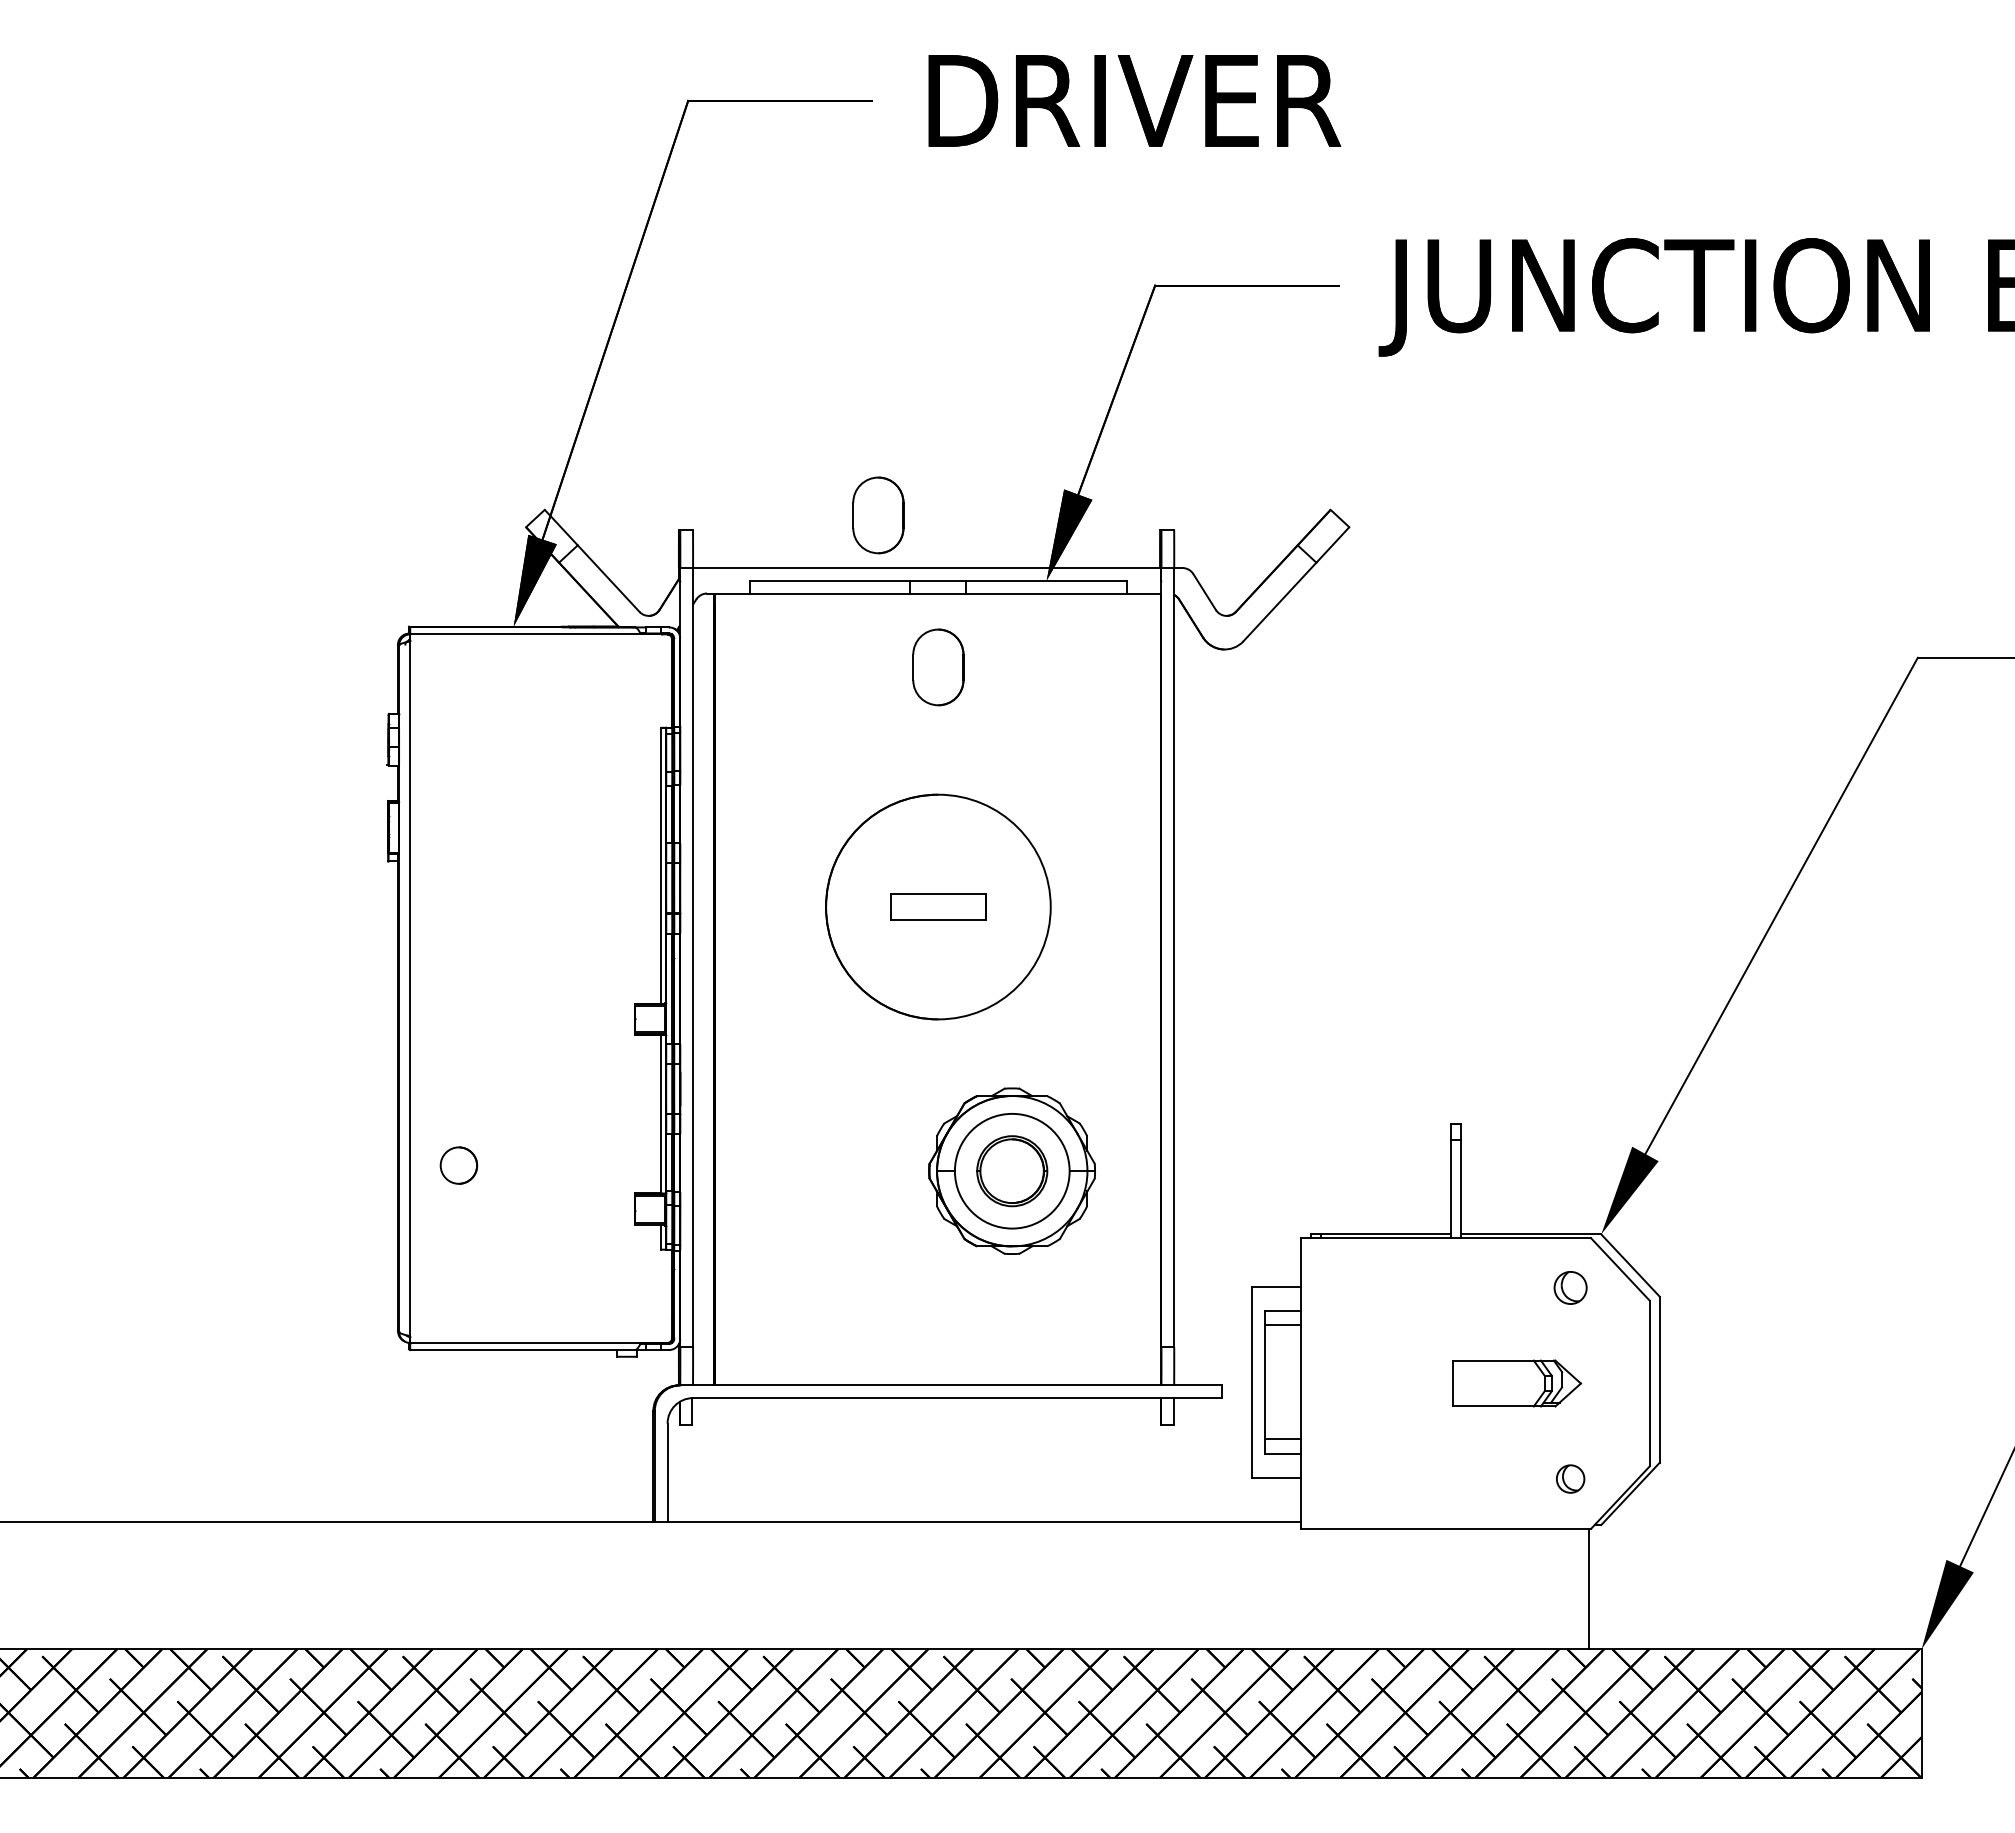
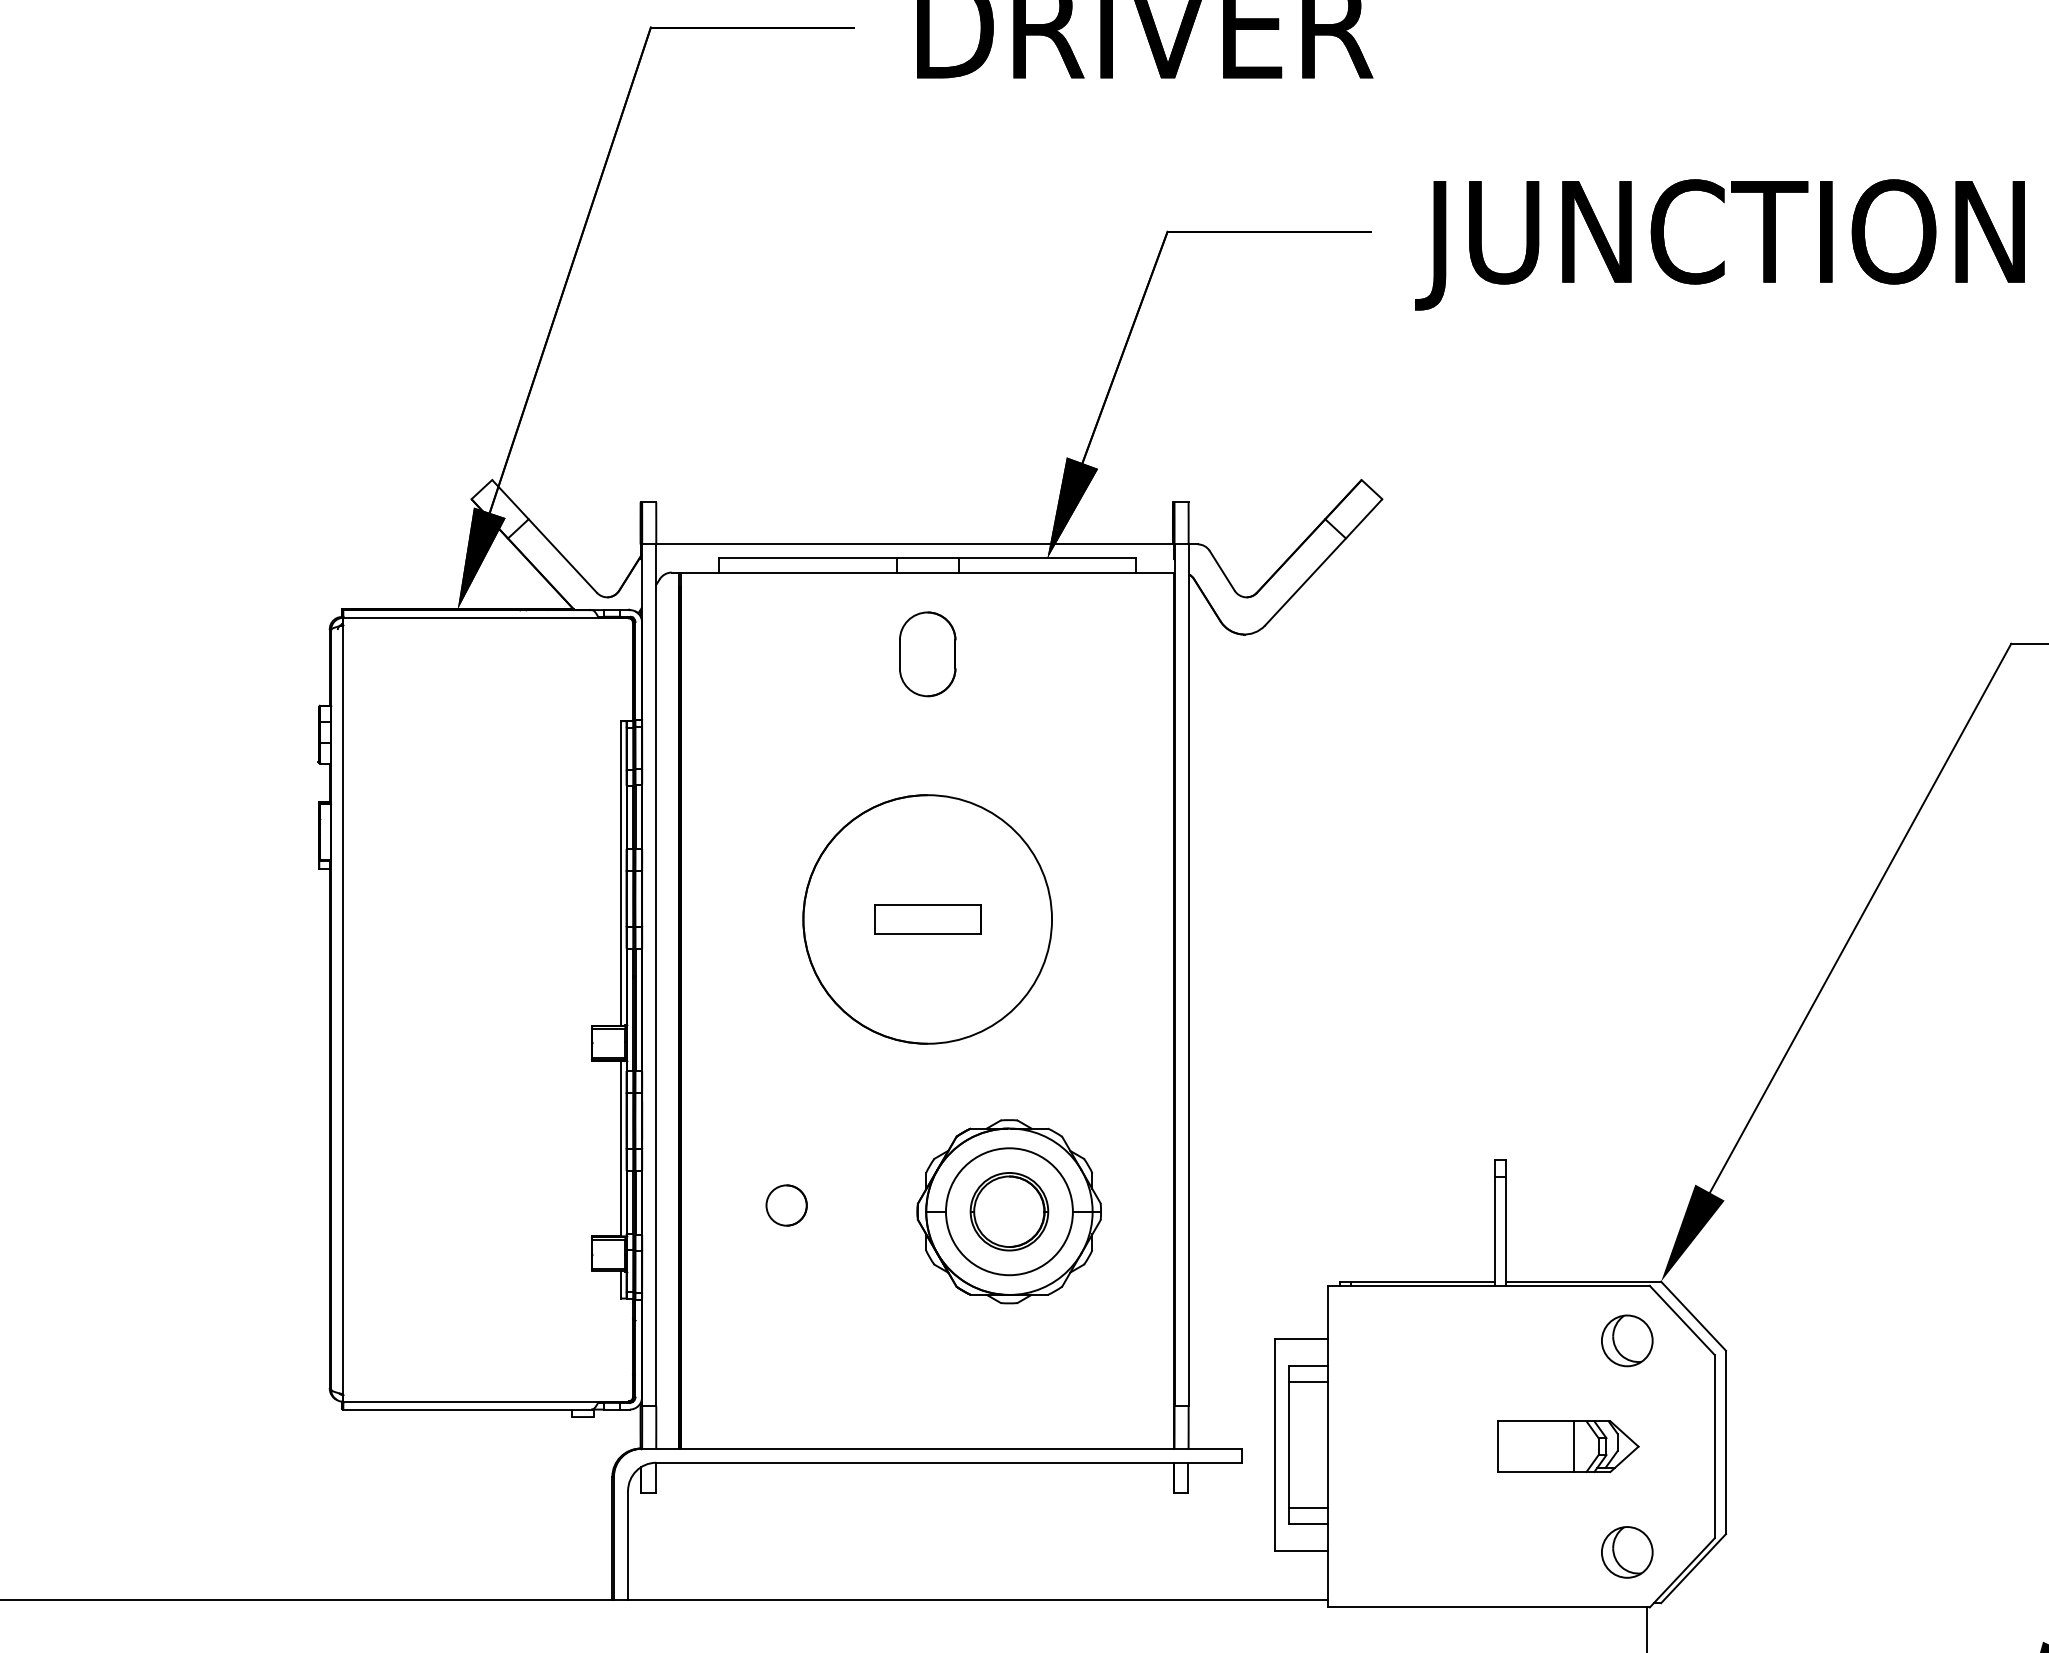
part: (878, 515) -> (861, 486), removed
part: (458, 1165) -> (786, 1205), moved
part: (1570, 1287) -> (1627, 1340), size x1.43
line: (1522, 1383) -> (1573, 1446), added
part: (1570, 1478) -> (1627, 1551), size x1.67

